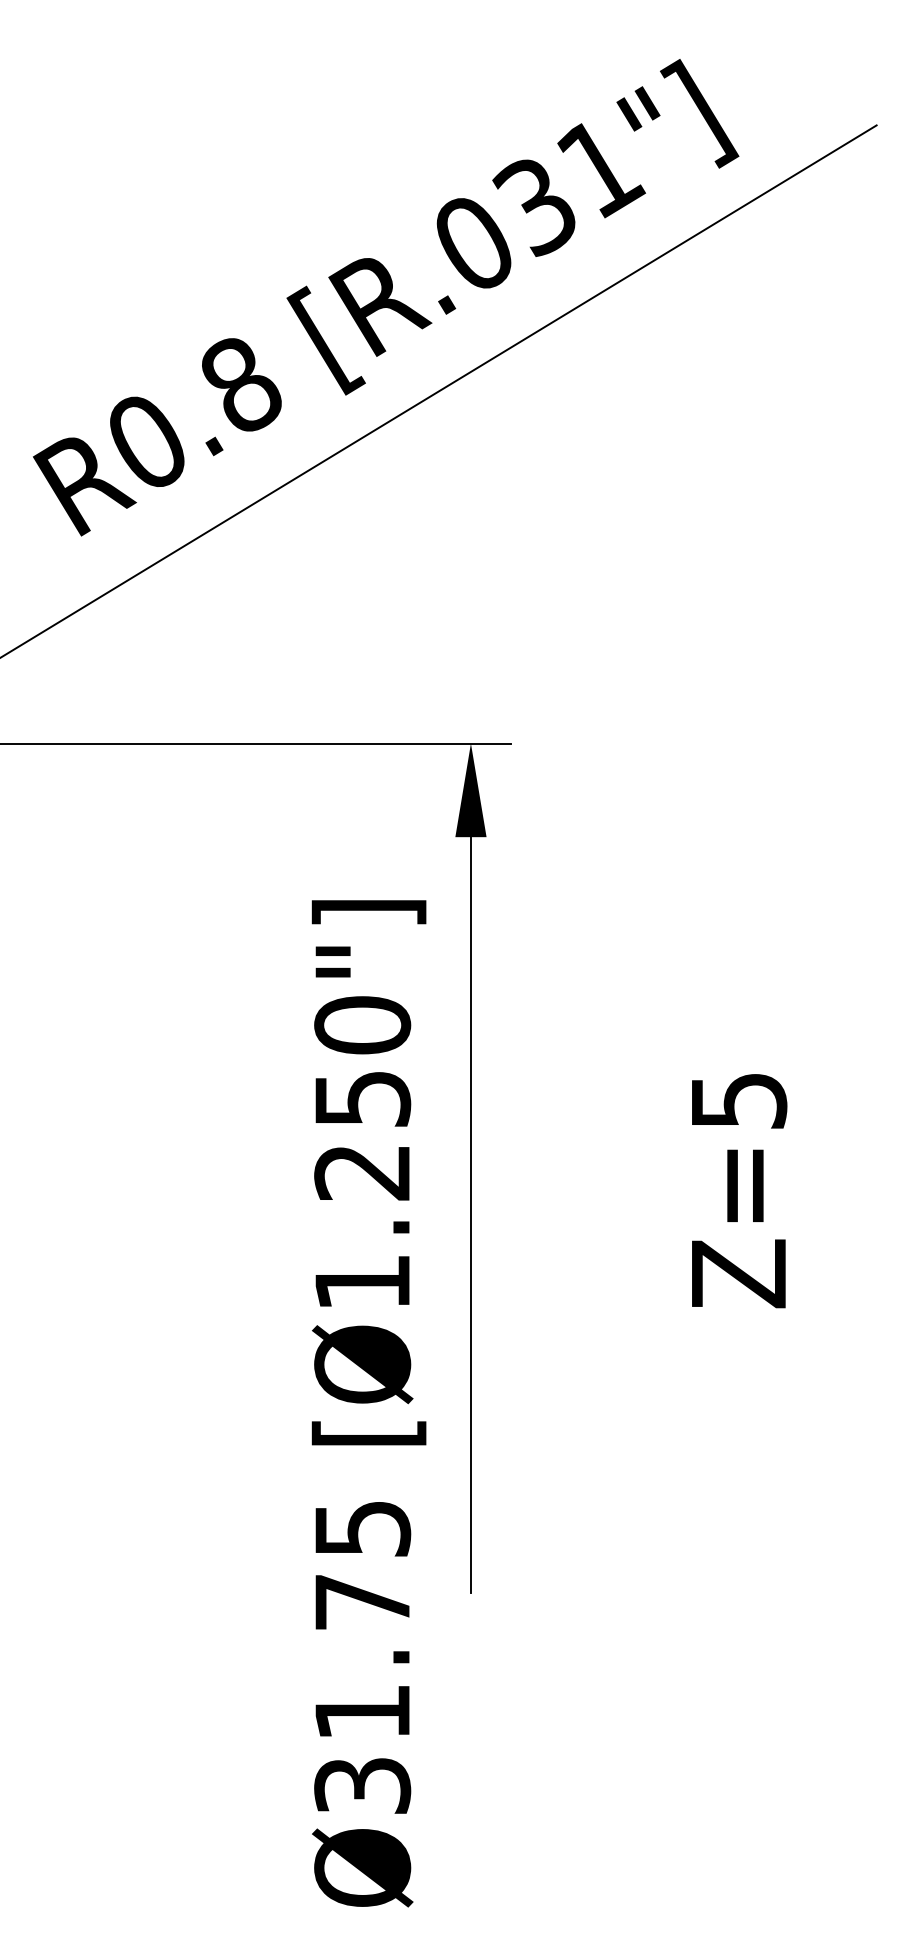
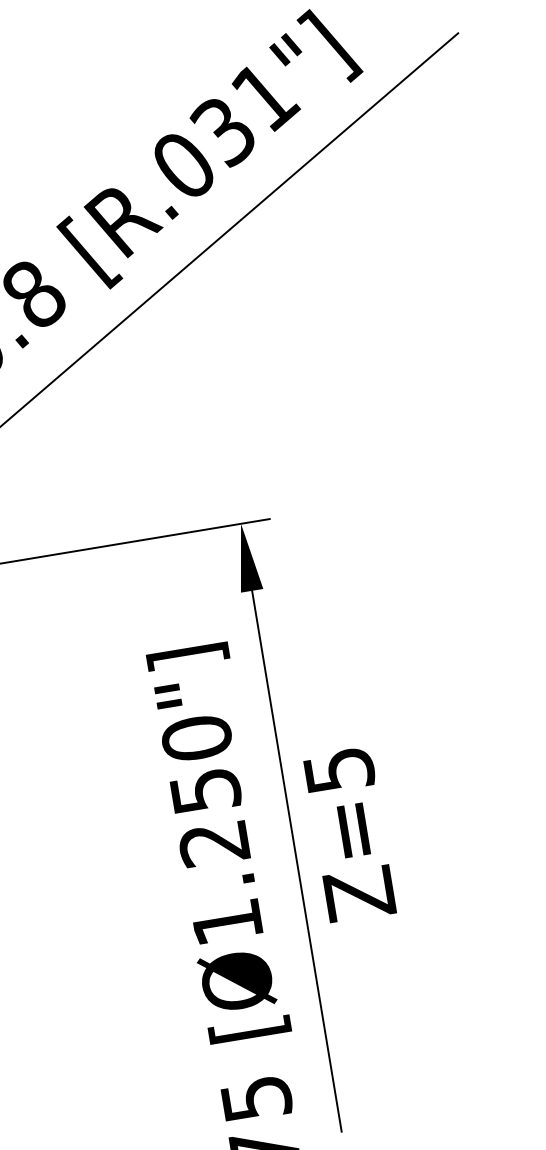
text: (739, 1191) -> (350, 835), moved

